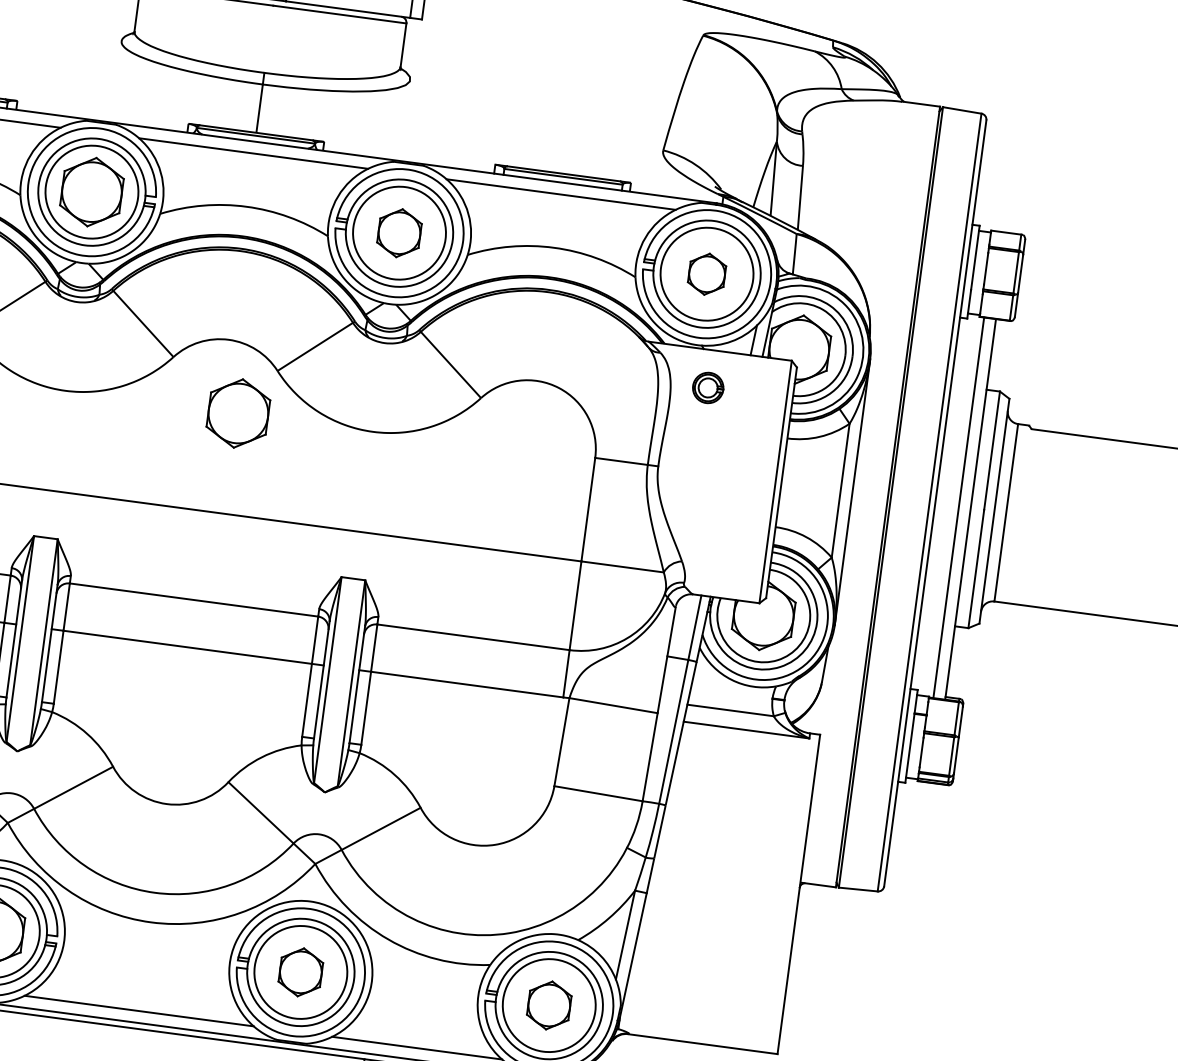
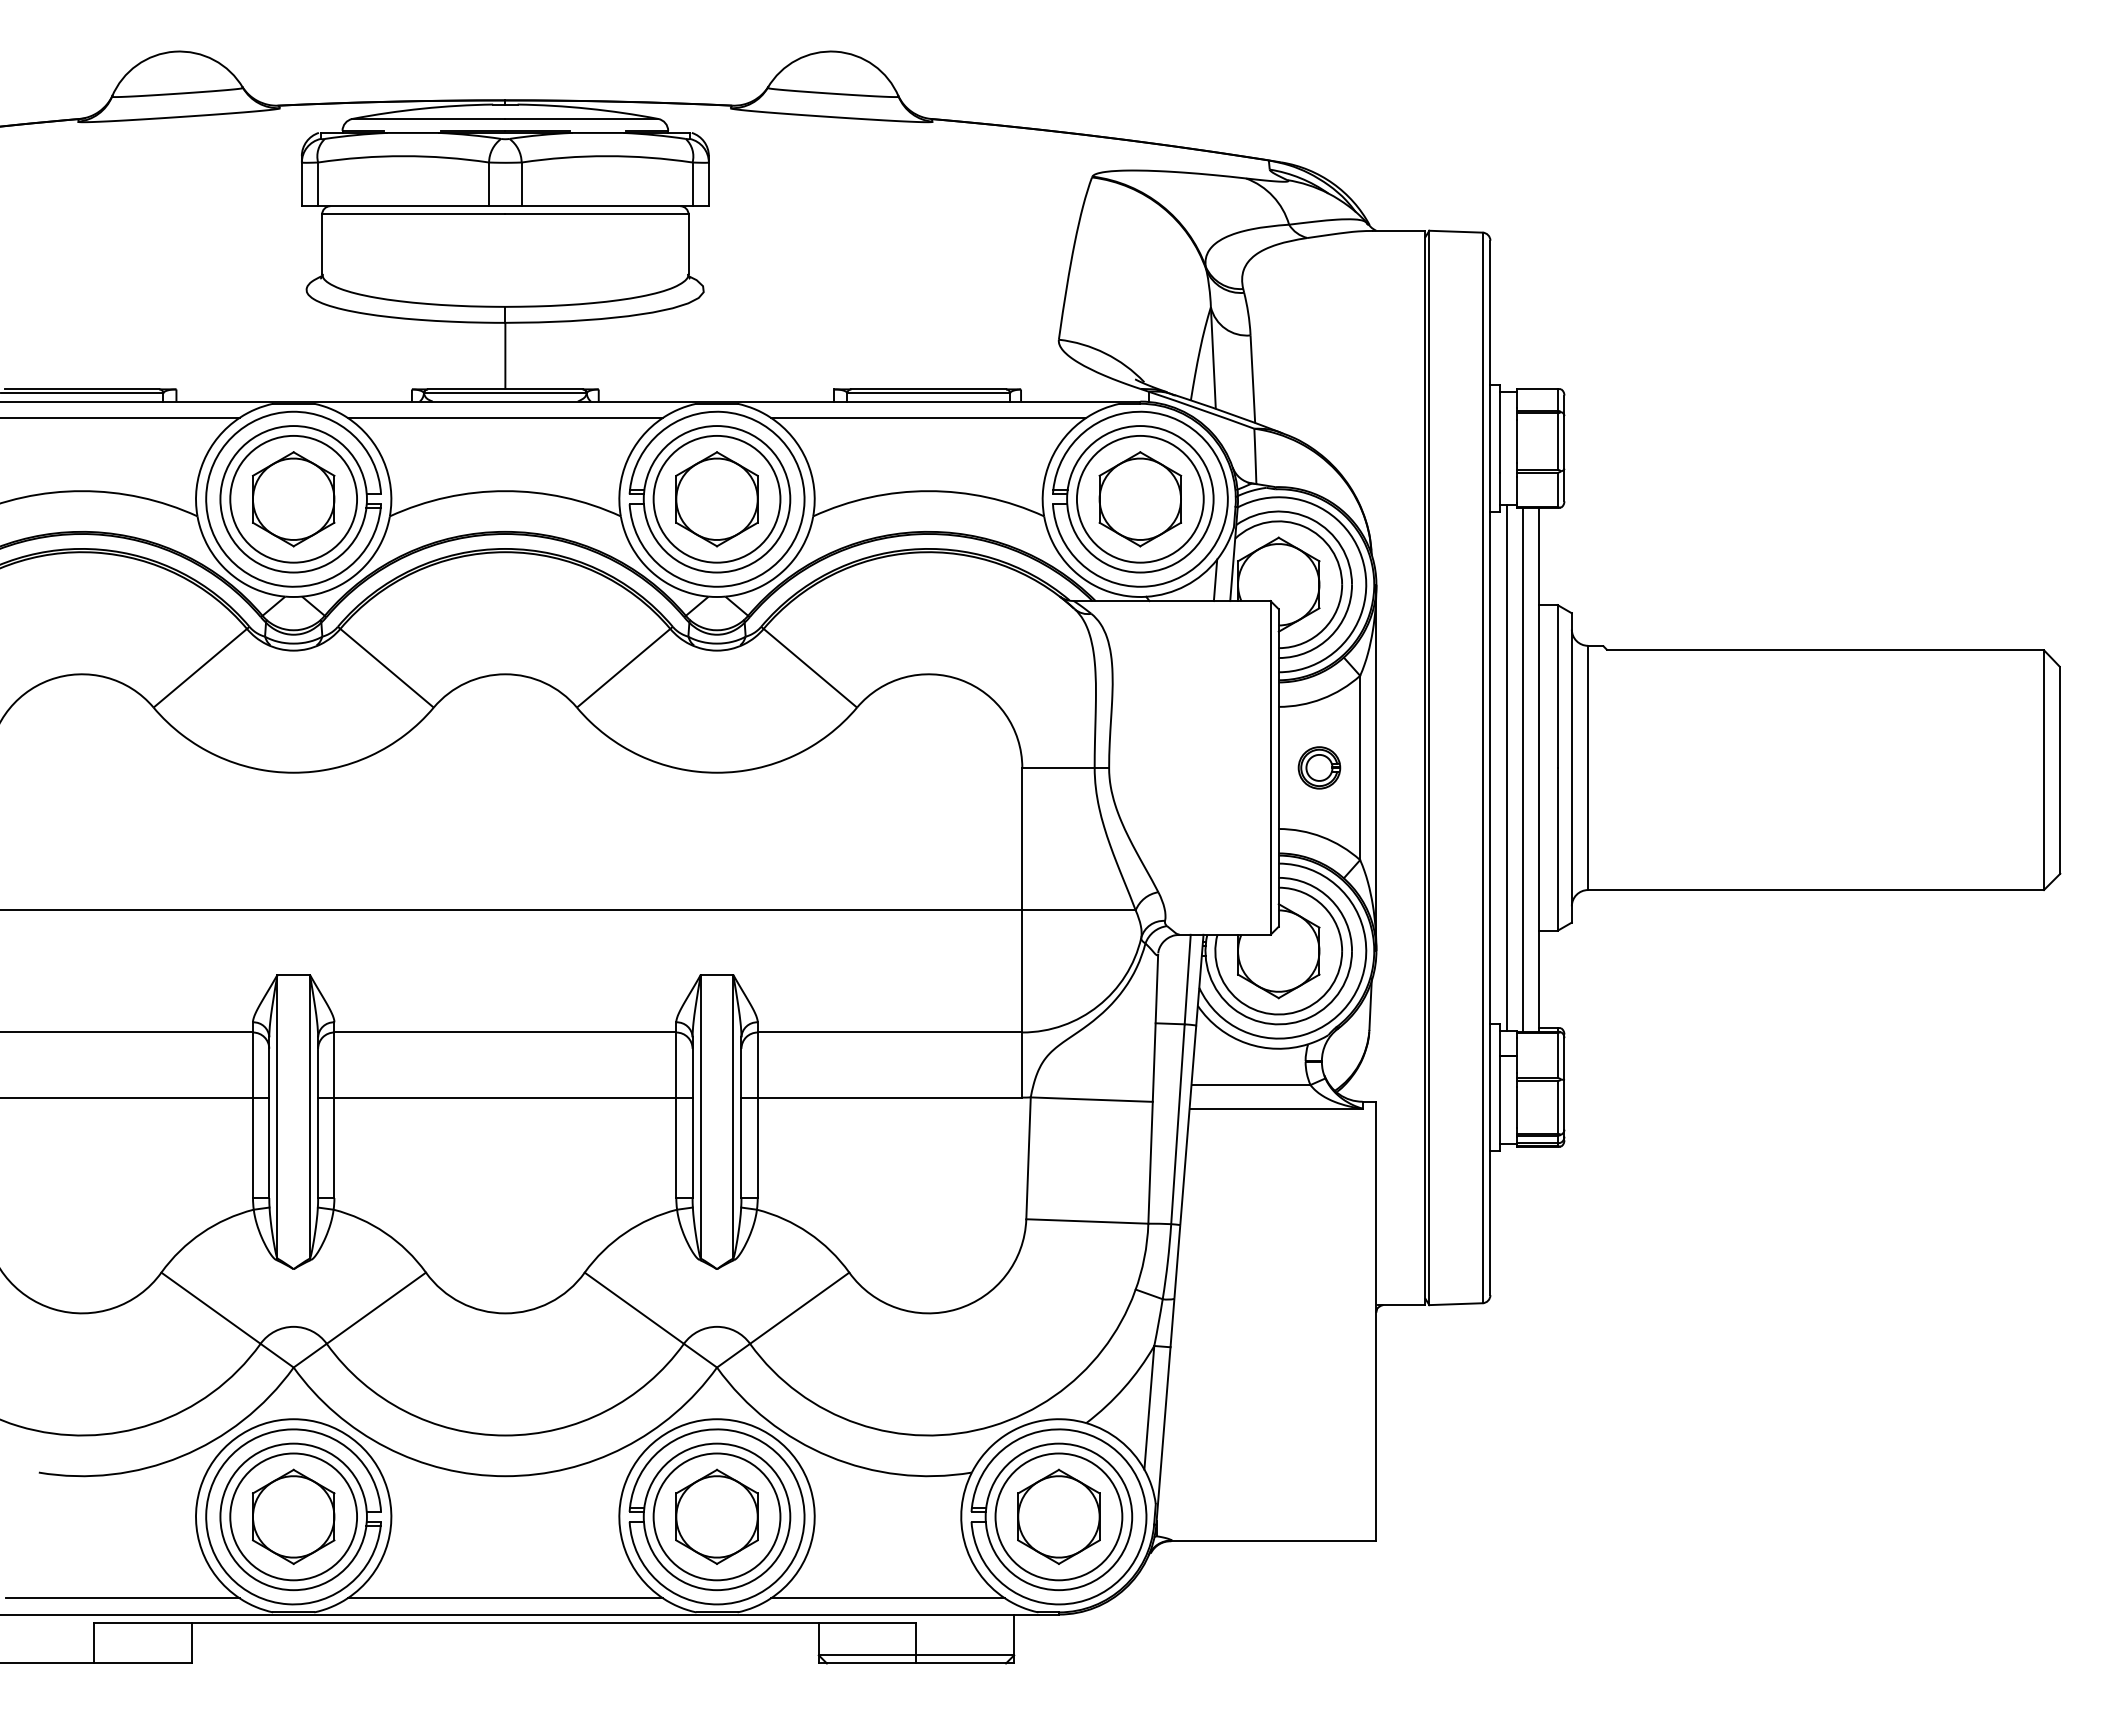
part: (399, 233) -> (716, 499), size x1.43
part: (707, 274) -> (1140, 499), size x1.67
part: (708, 387) -> (1319, 767), moved
part: (238, 413) -> (531, 772), removed
line: (947, 504) -> (1506, 767), added
part: (300, 972) -> (716, 1516), size x1.43
part: (548, 1005) -> (1058, 1516), size x1.43

